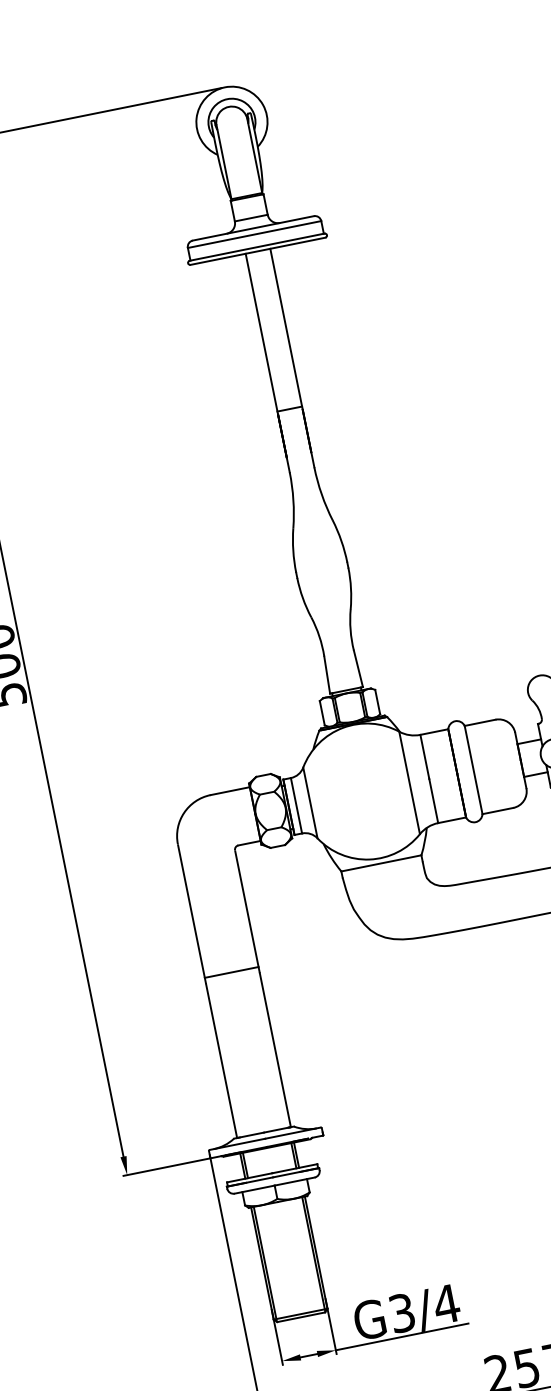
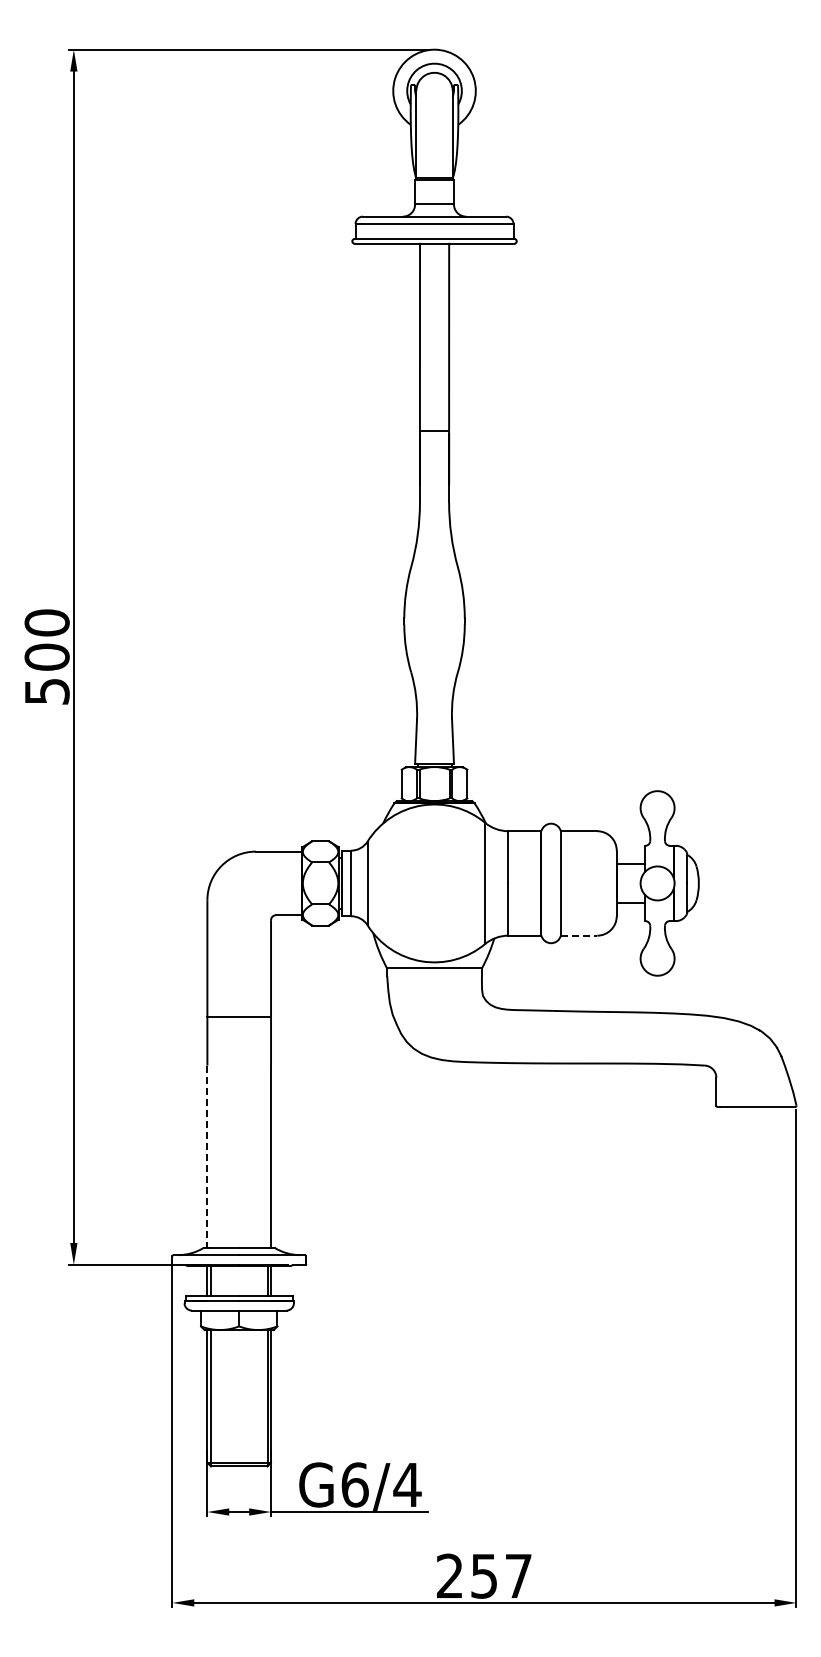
line: (498, 810) -> (579, 935), solid -> dashed
line: (231, 972) -> (239, 1017), moved
line: (221, 1061) -> (207, 1157), solid -> dashed
text: (401, 1312) -> (354, 1484), G3/4 -> G6/4

